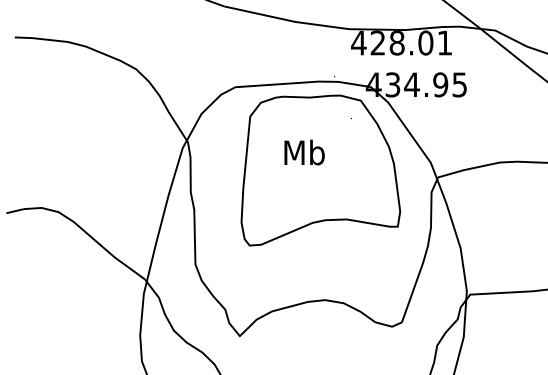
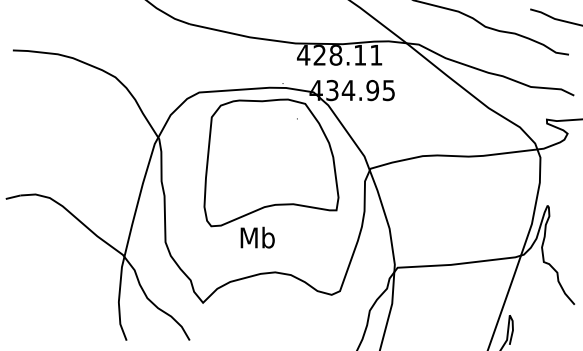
text: (425, 42) -> (359, 54), 428.01 -> 428.11
text: (304, 152) -> (257, 237), moved

